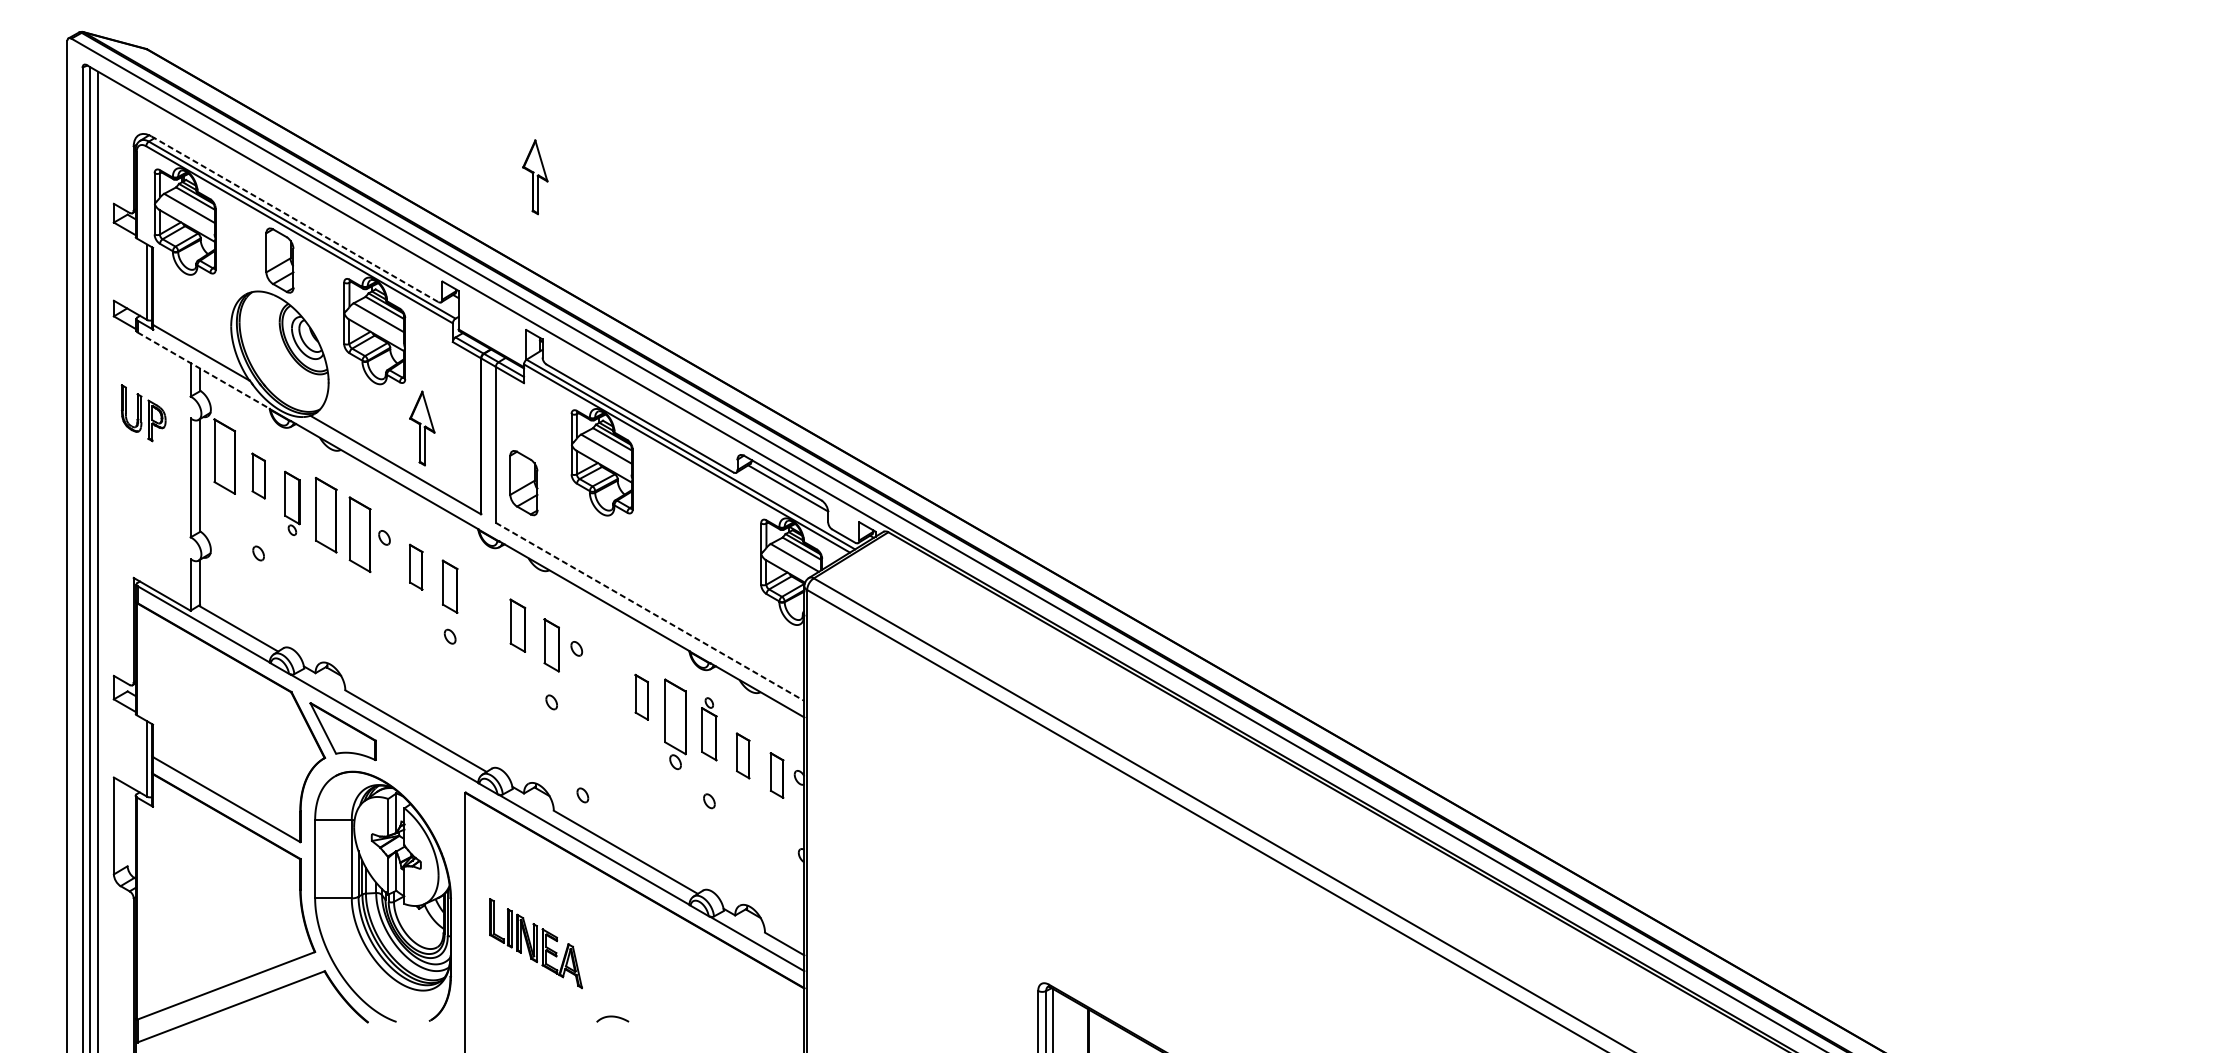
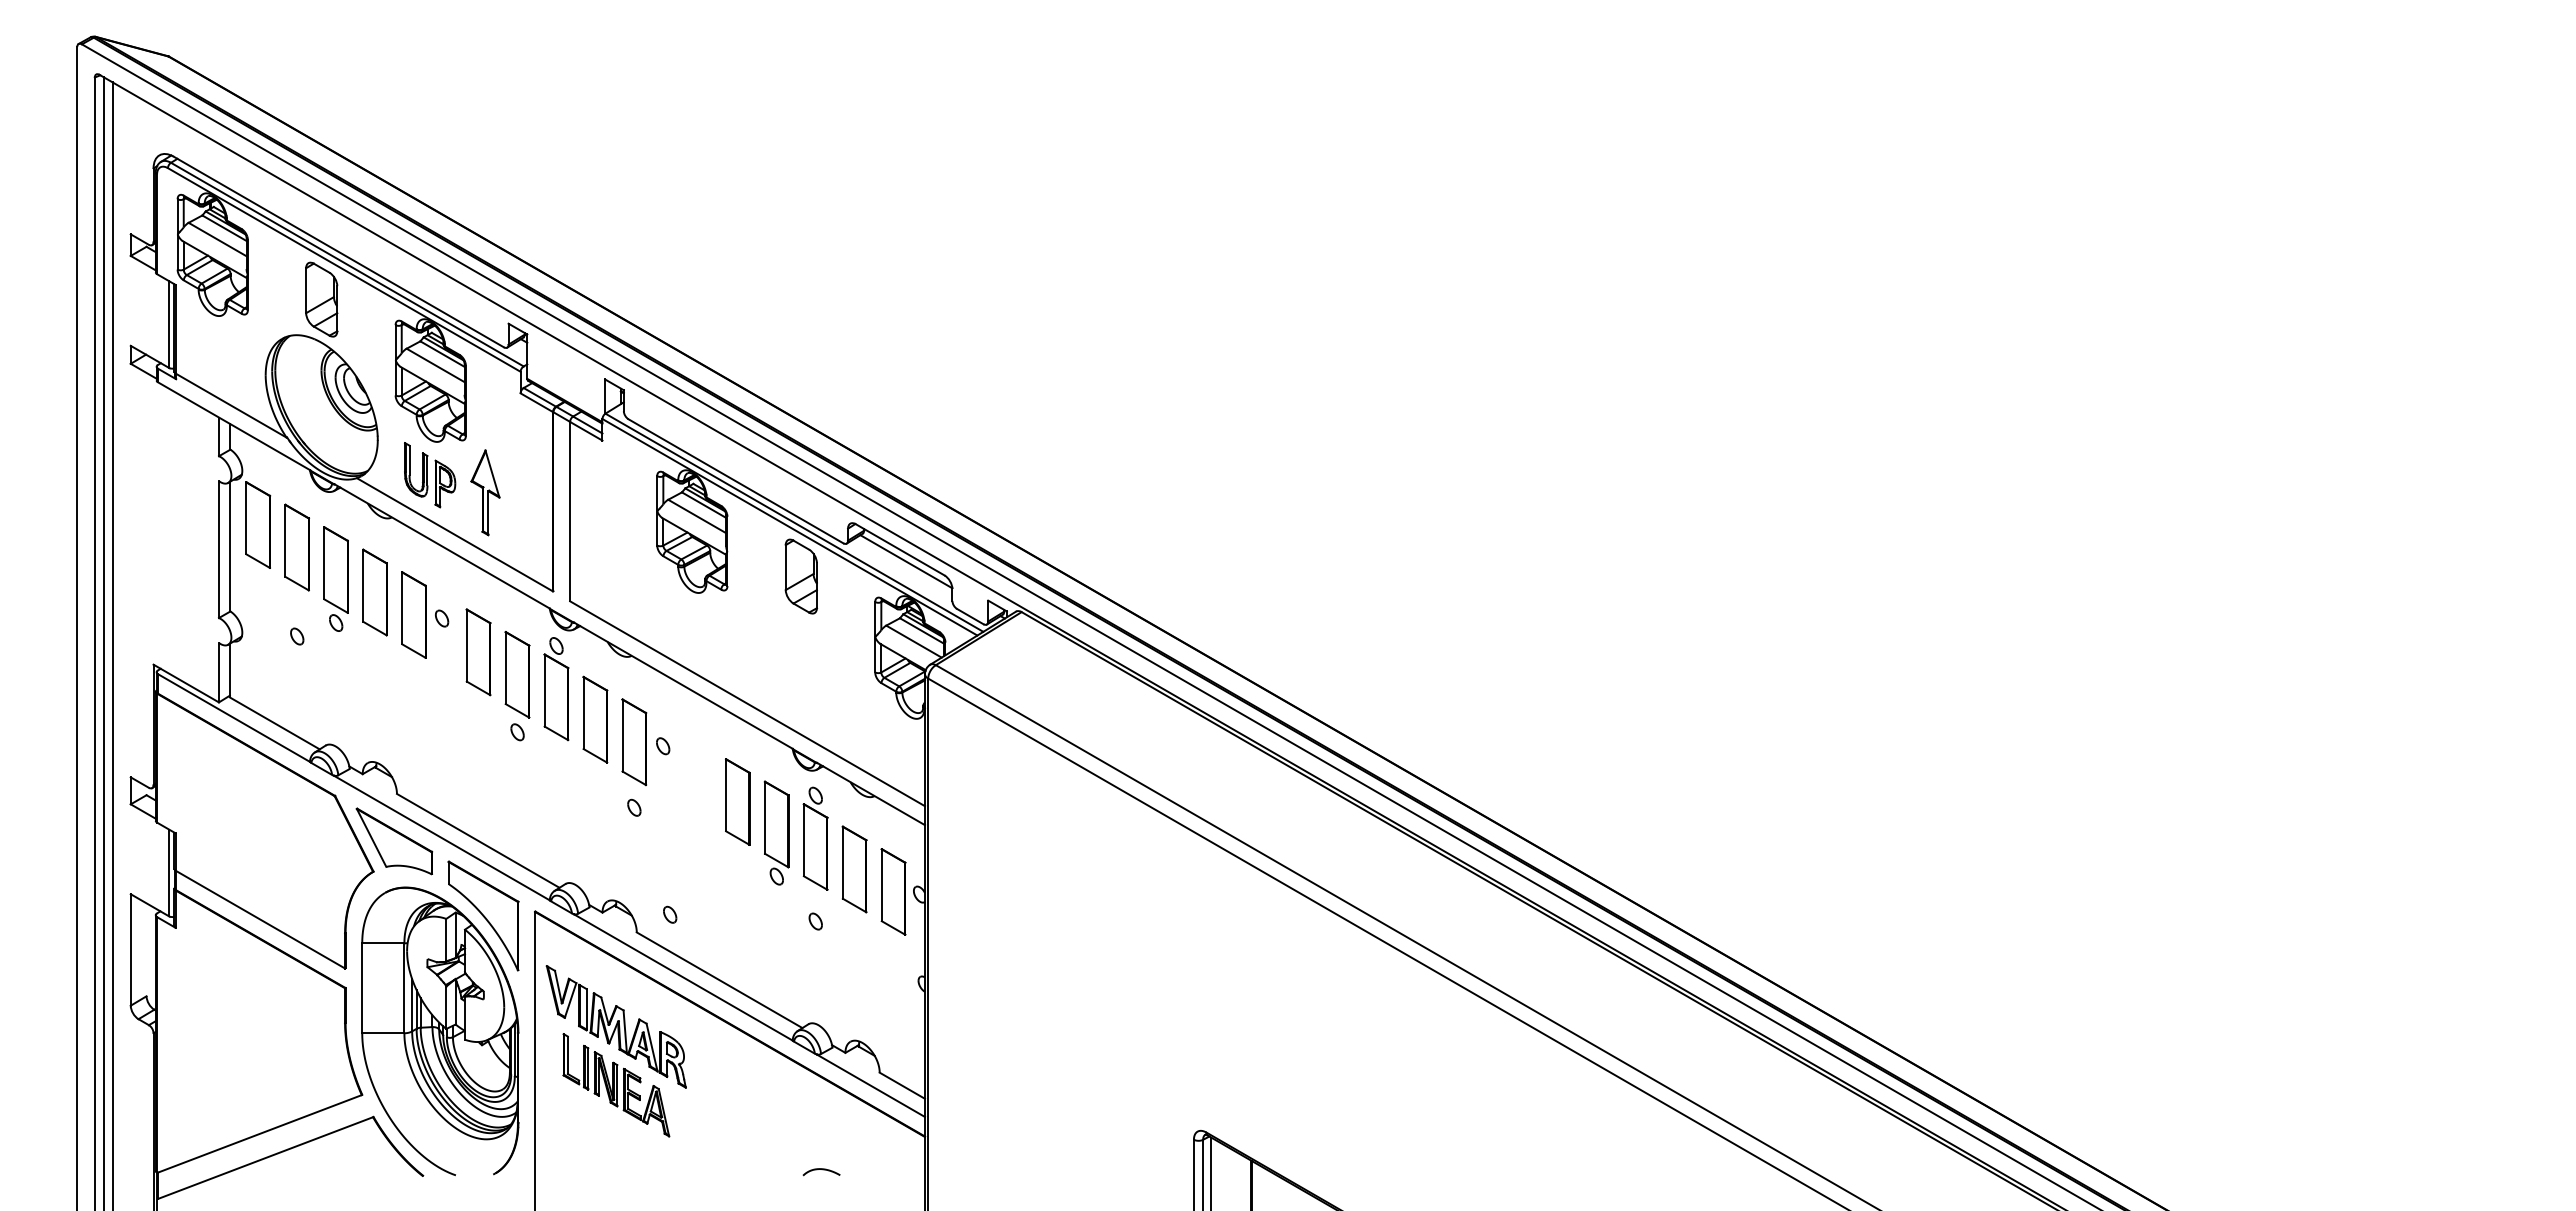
part: (535, 177) -> (615, 203), removed
line: (294, 219) -> (338, 252), dashed -> solid
line: (204, 370) -> (234, 426), dashed -> solid
part: (144, 413) -> (430, 475), moved
part: (258, 476) -> (297, 547), size x1.67
part: (523, 483) -> (800, 576), moved
part: (291, 503) -> (335, 578), size x1.43
part: (416, 567) -> (478, 652), size x1.67
part: (450, 586) -> (517, 674), size x1.43
part: (484, 599) -> (556, 689), added
line: (650, 611) -> (747, 703), dashed -> solid
part: (517, 625) -> (595, 719), size x1.43
part: (551, 645) -> (634, 742), size x1.43
part: (641, 696) -> (737, 801), size x1.67
part: (709, 729) -> (815, 838), size x1.43
part: (743, 756) -> (854, 869), size x1.67
part: (777, 775) -> (893, 891), size x1.67
part: (420, 796) -> (483, 915), added
part: (535, 892) -> (615, 1026), added
curve: (613, 1017) -> (822, 1170), moved

